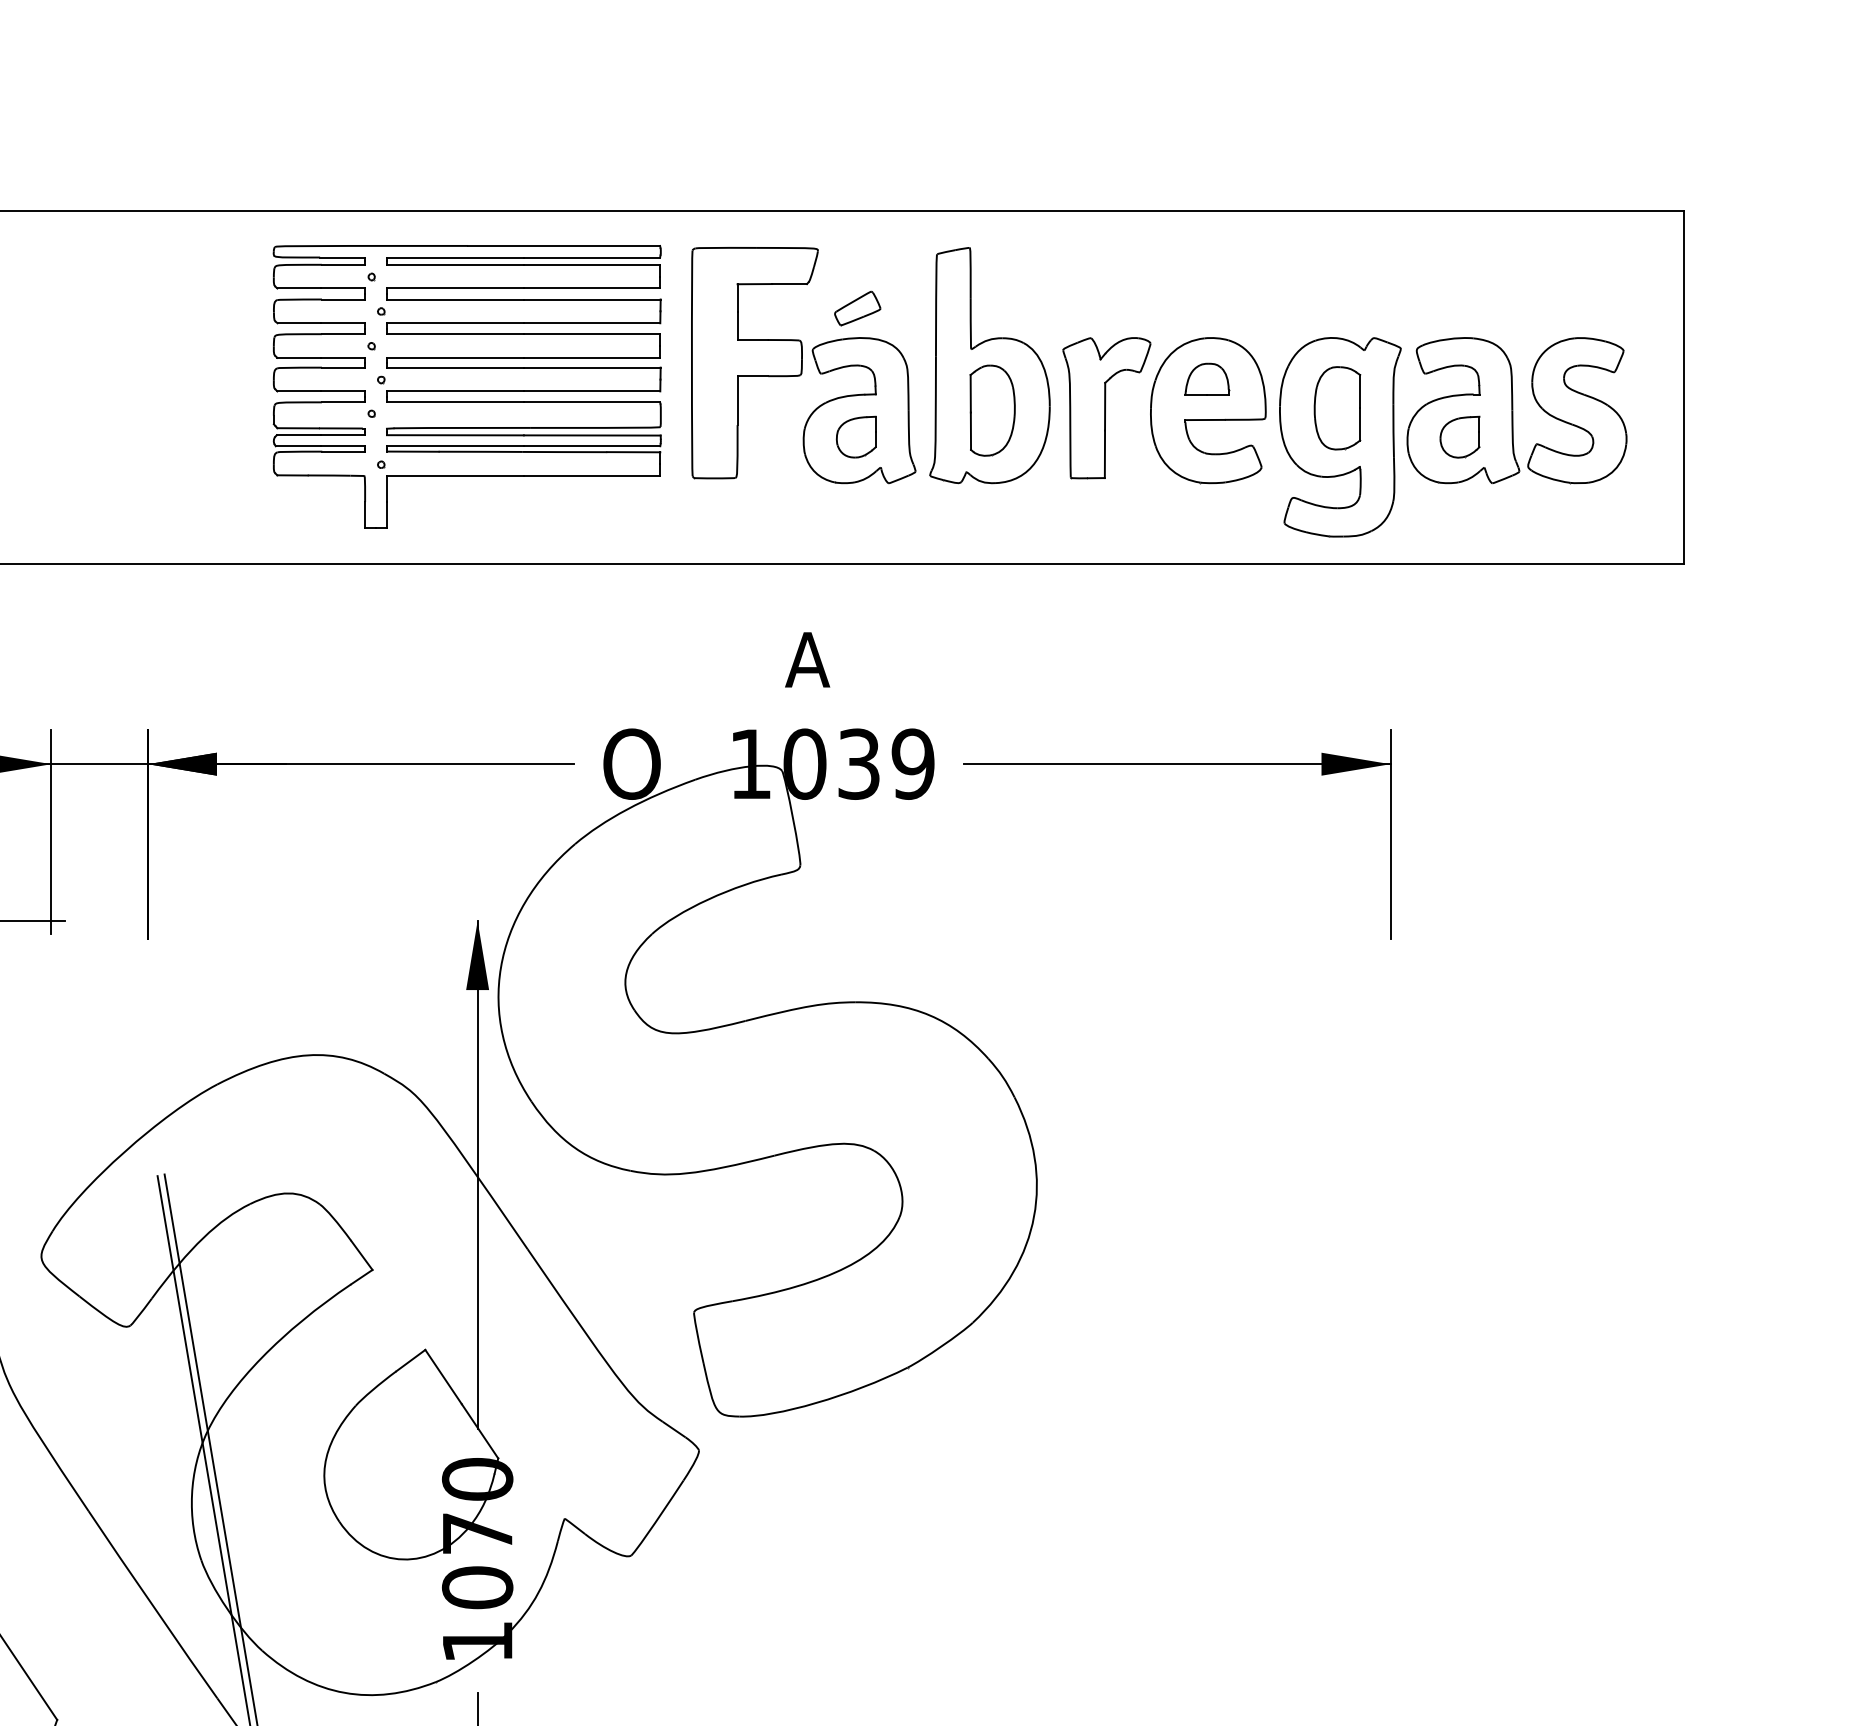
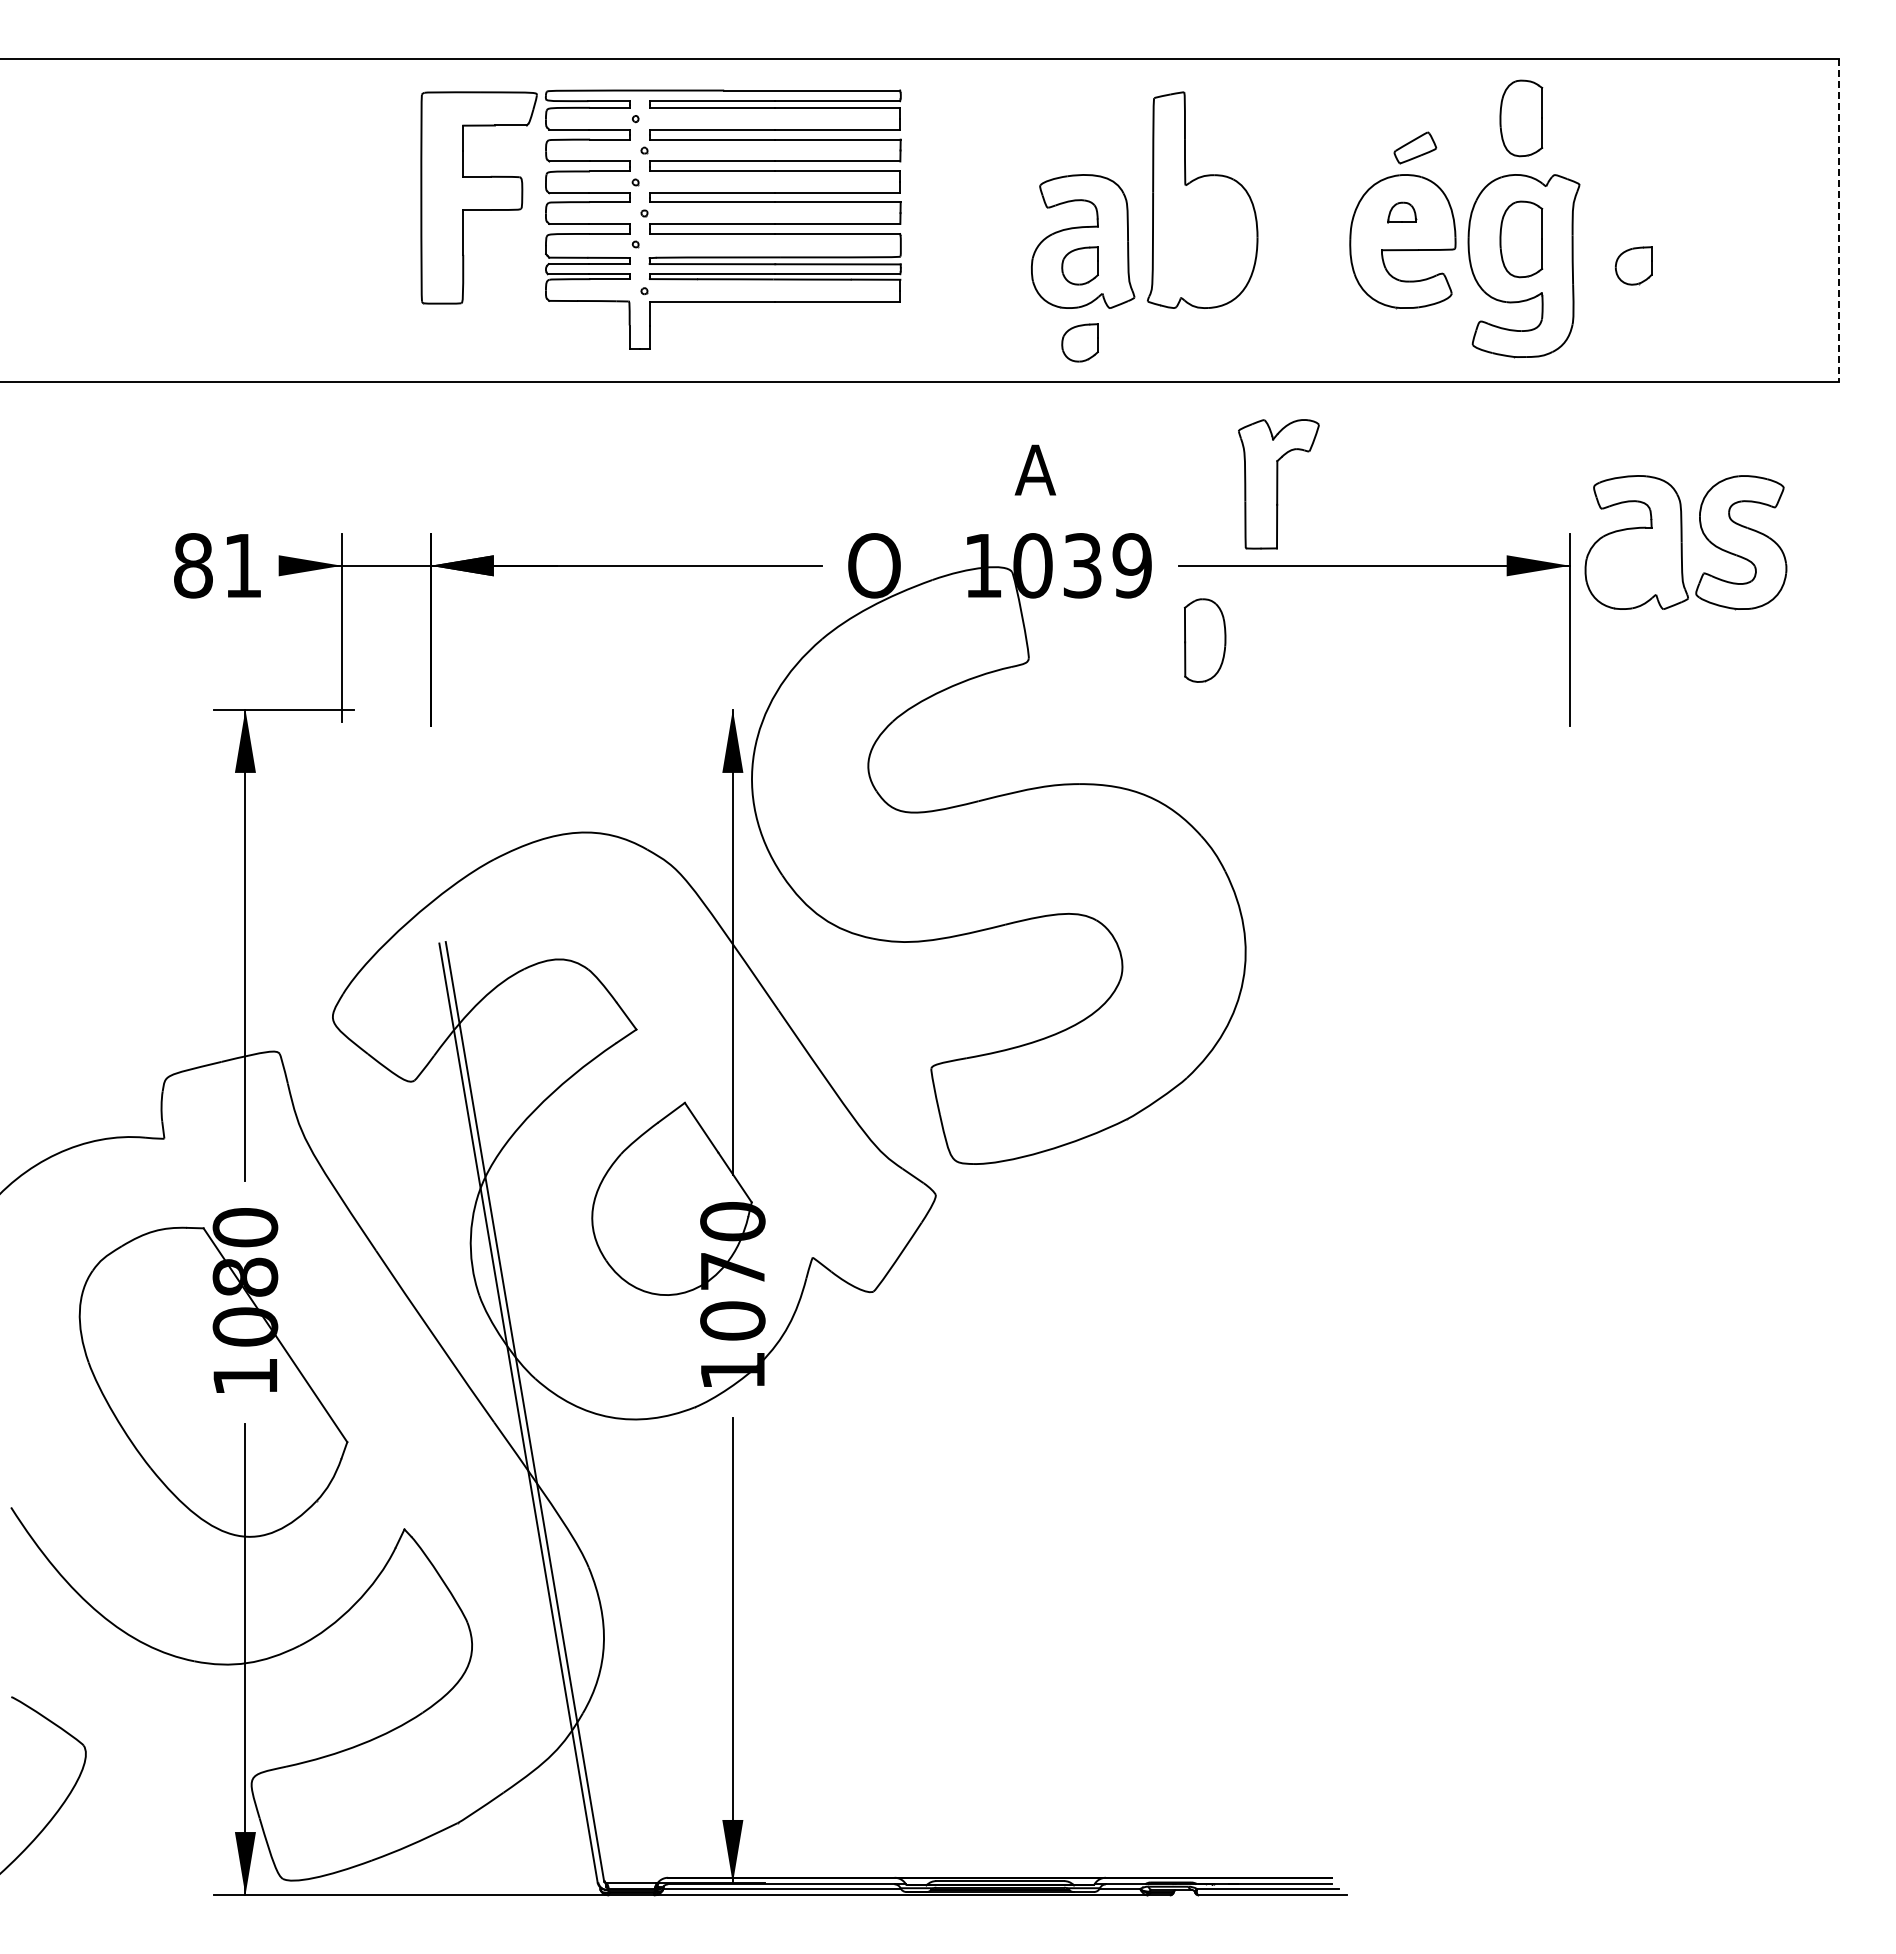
part: (1337, 276) -> (1521, 118), added
part: (857, 308) -> (1415, 147), moved
part: (754, 362) -> (478, 197), moved
part: (1207, 378) -> (1402, 212), size x0.7
line: (1684, 387) -> (1839, 220), solid -> dashed
part: (1106, 408) -> (1278, 484), moved
part: (991, 410) -> (1204, 640), moved
part: (1516, 410) -> (1685, 542), moved
part: (855, 520) -> (1079, 342), added

